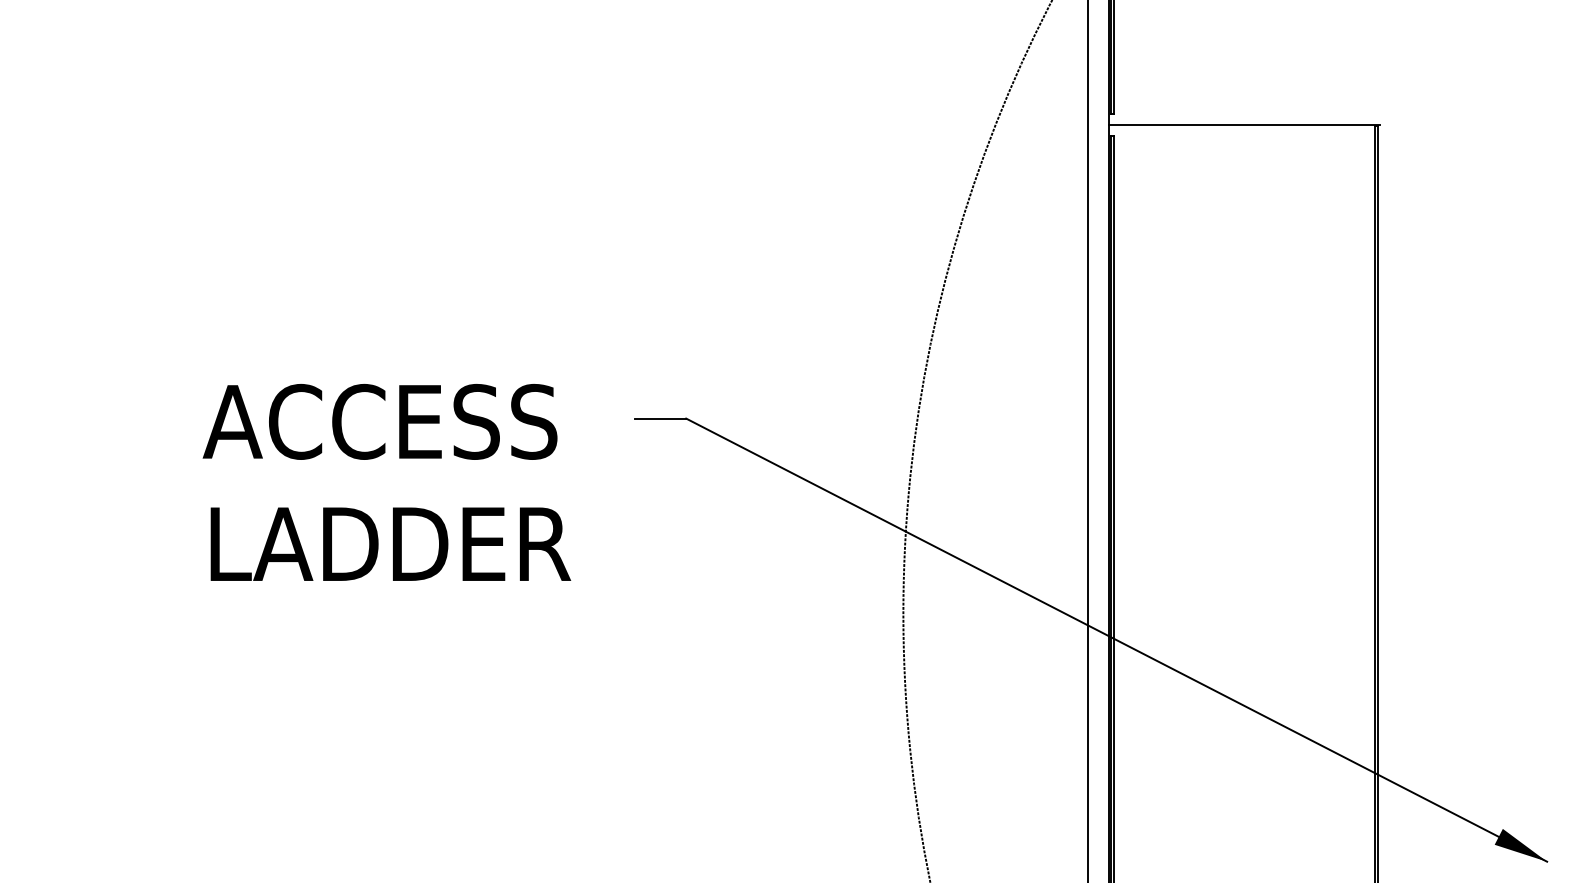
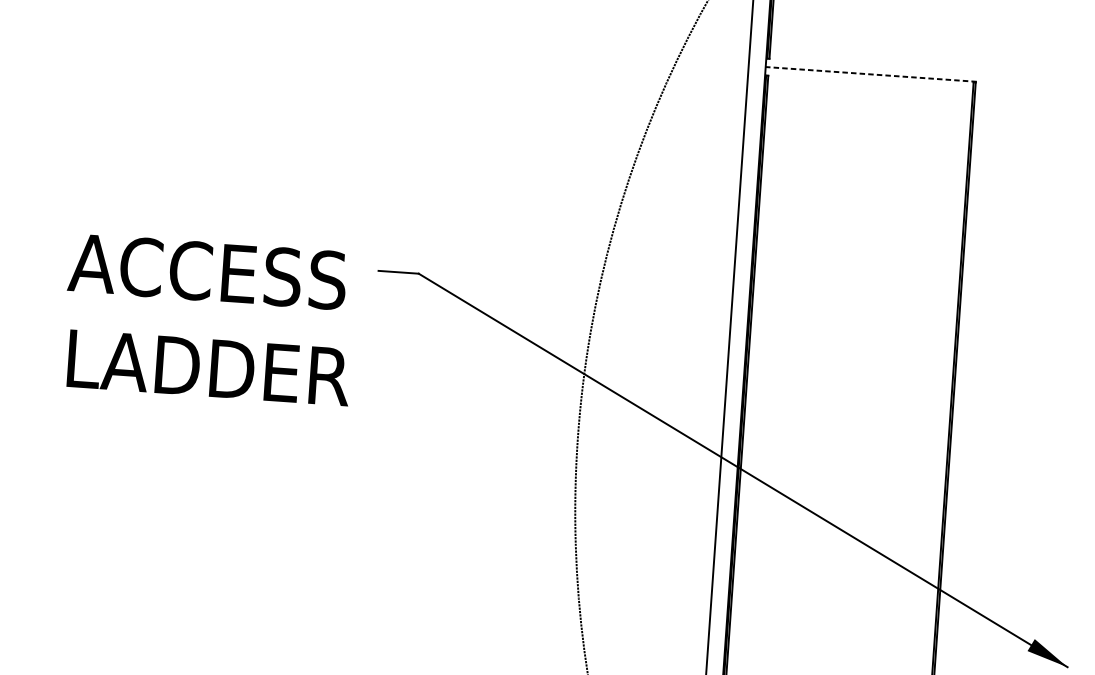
line: (1243, 124) -> (870, 74), solid -> dashed
text: (386, 482) -> (209, 319), moved

